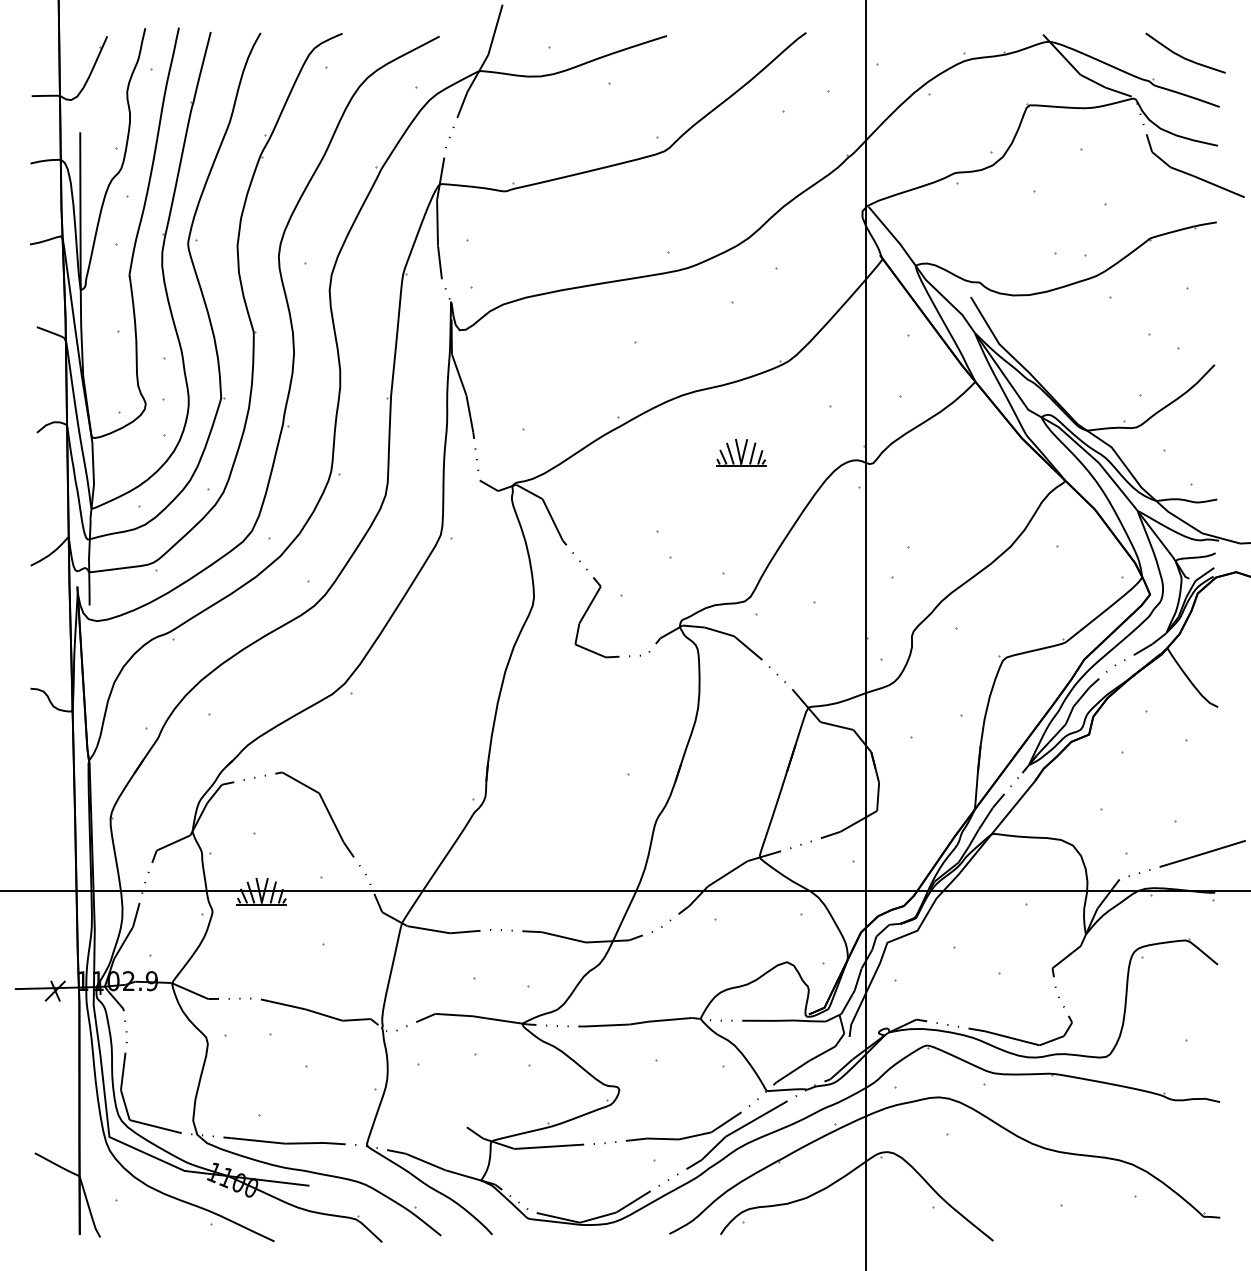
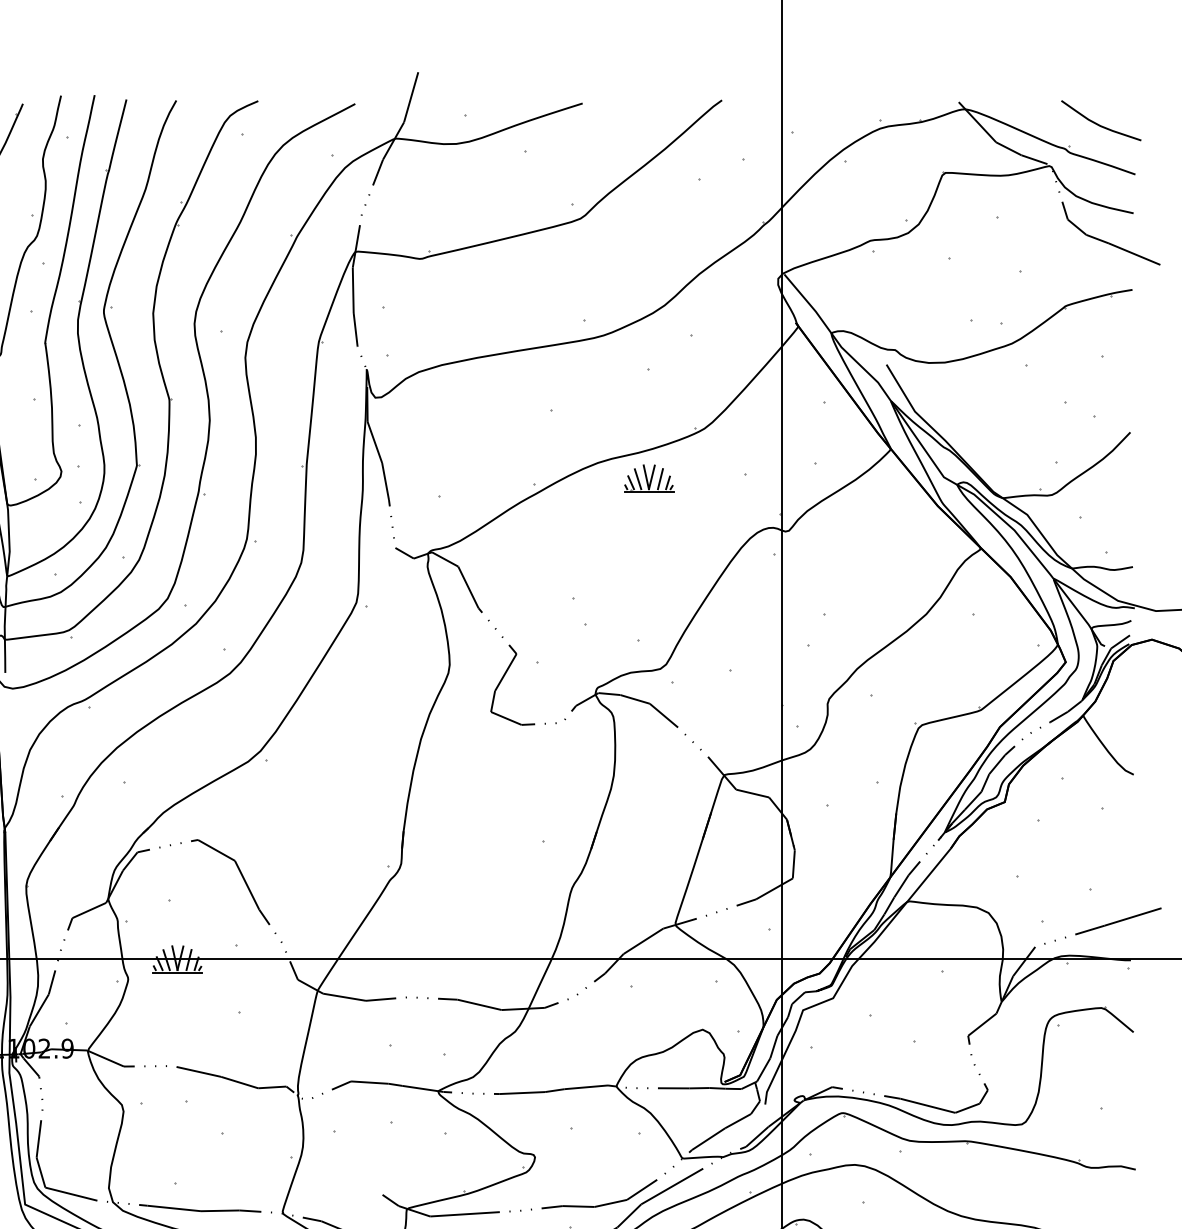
part: (741, 452) -> (649, 478), moved

